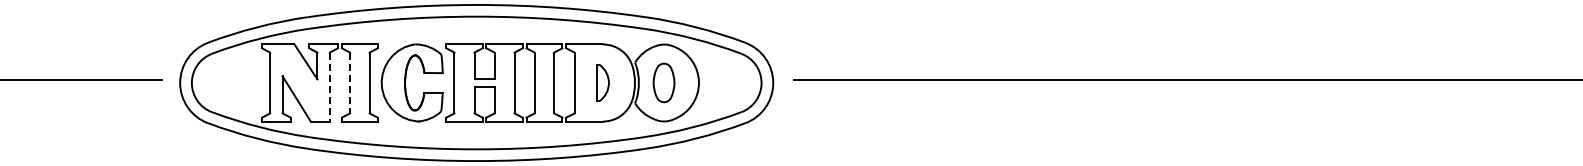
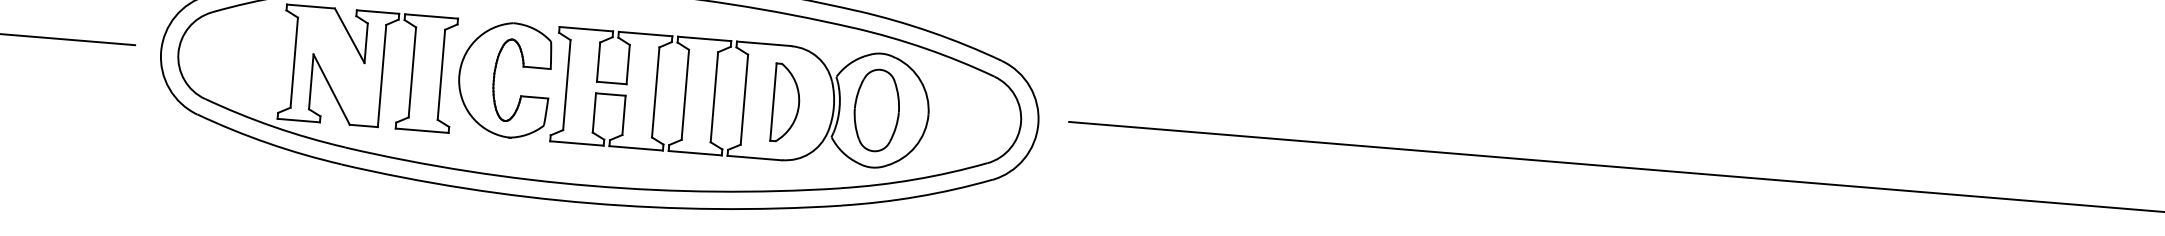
part: (602, 82) -> (785, 102), size x1.43
part: (663, 82) -> (876, 109), size x1.43
line: (350, 83) -> (413, 73), dashed -> solid
line: (329, 87) -> (381, 76), dashed -> solid

